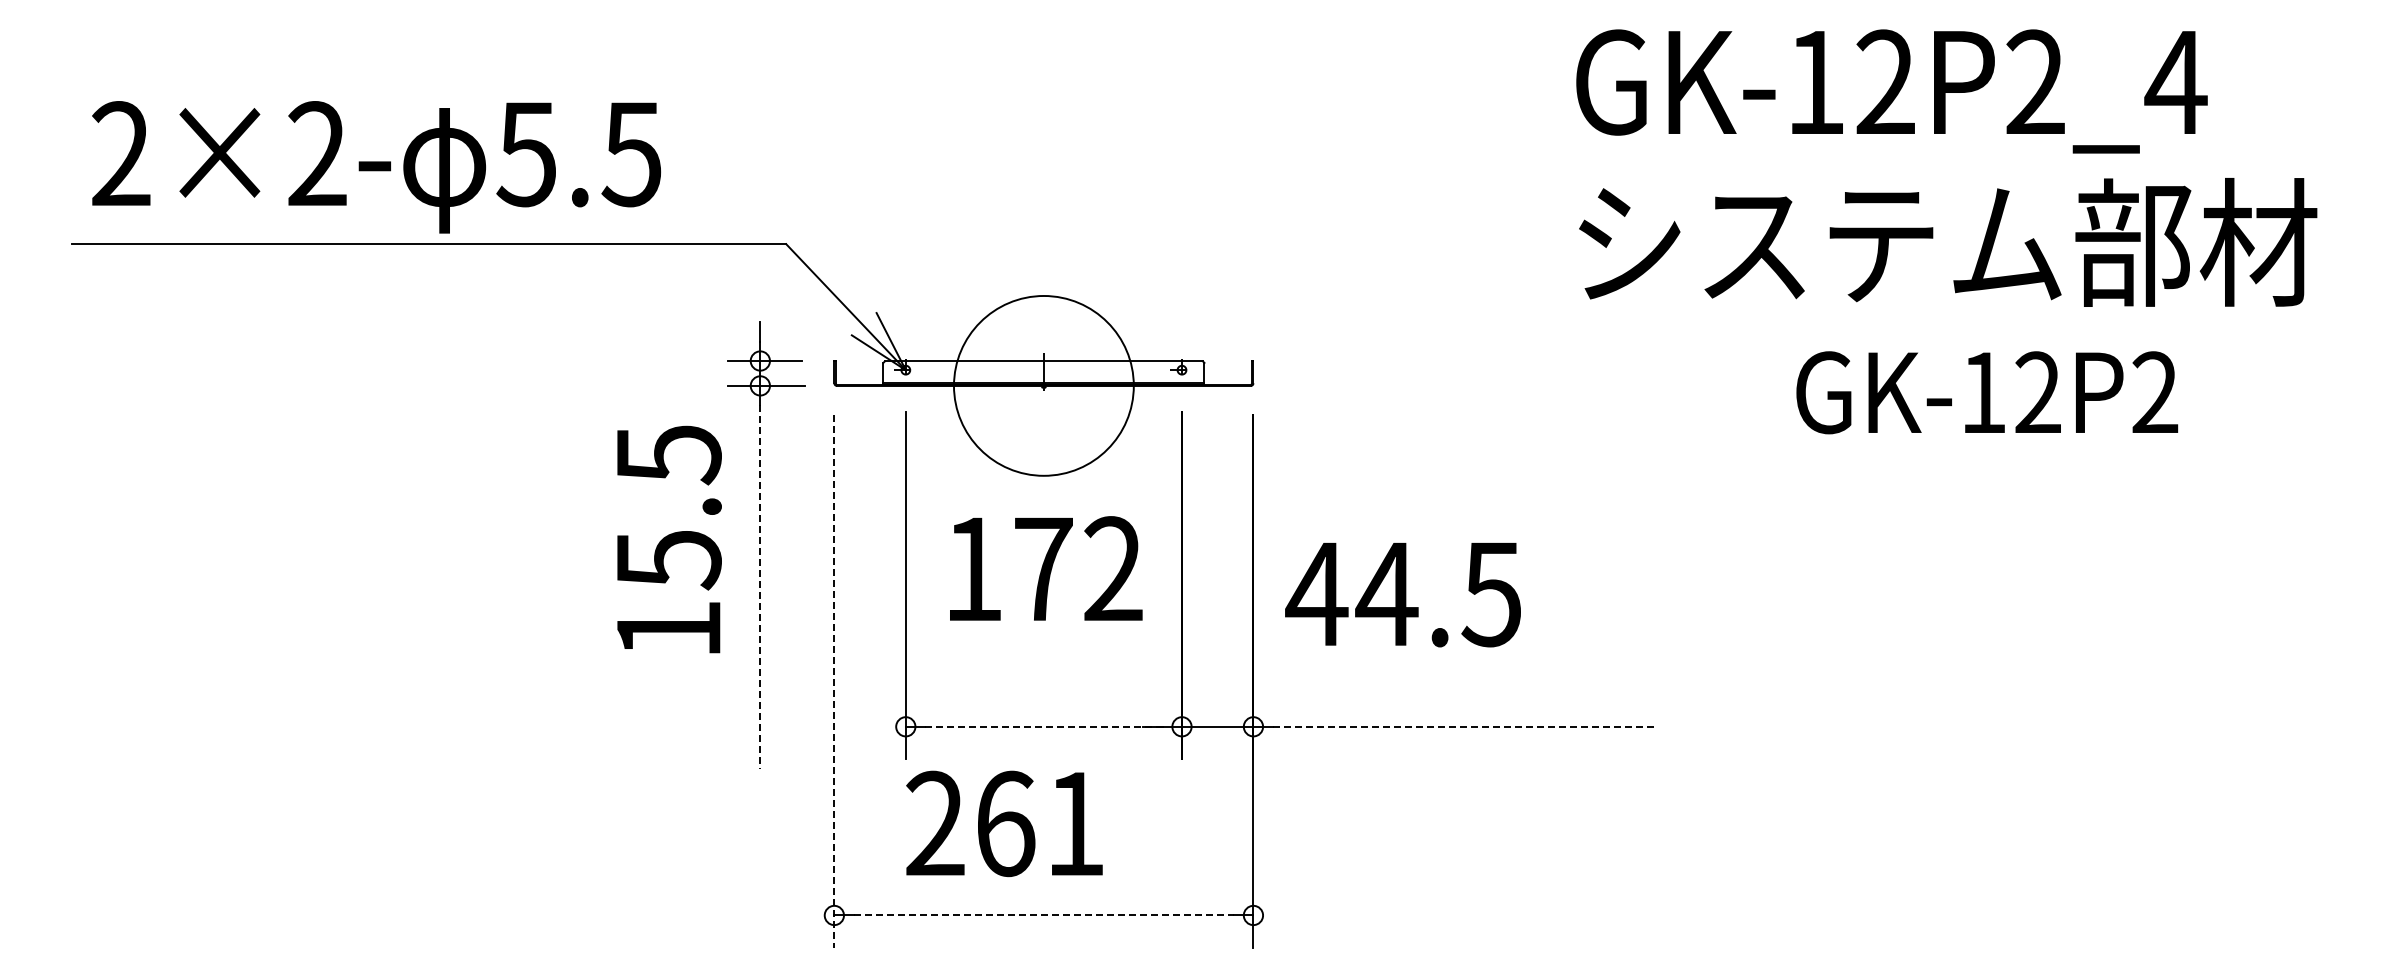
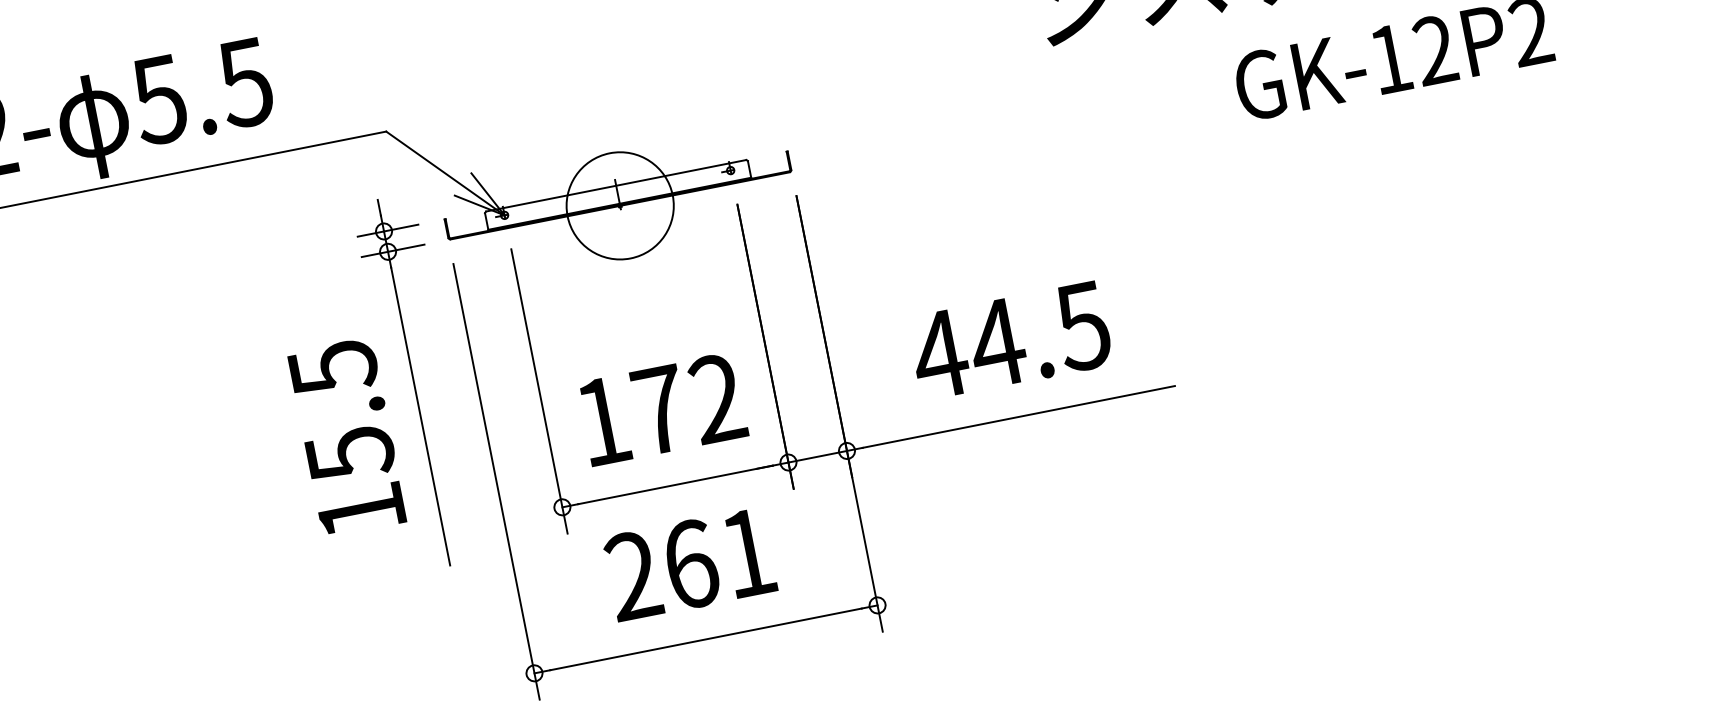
circle: (1043, 385) -> (619, 205), size x0.71
text: (669, 539) -> (347, 437), moved
text: (1046, 568) -> (662, 408), moved
line: (760, 587) -> (420, 416), dashed -> solid
text: (1402, 595) -> (1010, 341), moved
line: (834, 682) -> (496, 482), dashed -> solid
line: (1043, 726) -> (675, 484), dashed -> solid
line: (1463, 726) -> (1018, 416), dashed -> solid
text: (1004, 823) -> (689, 564), moved
line: (1044, 915) -> (706, 639), dashed -> solid

